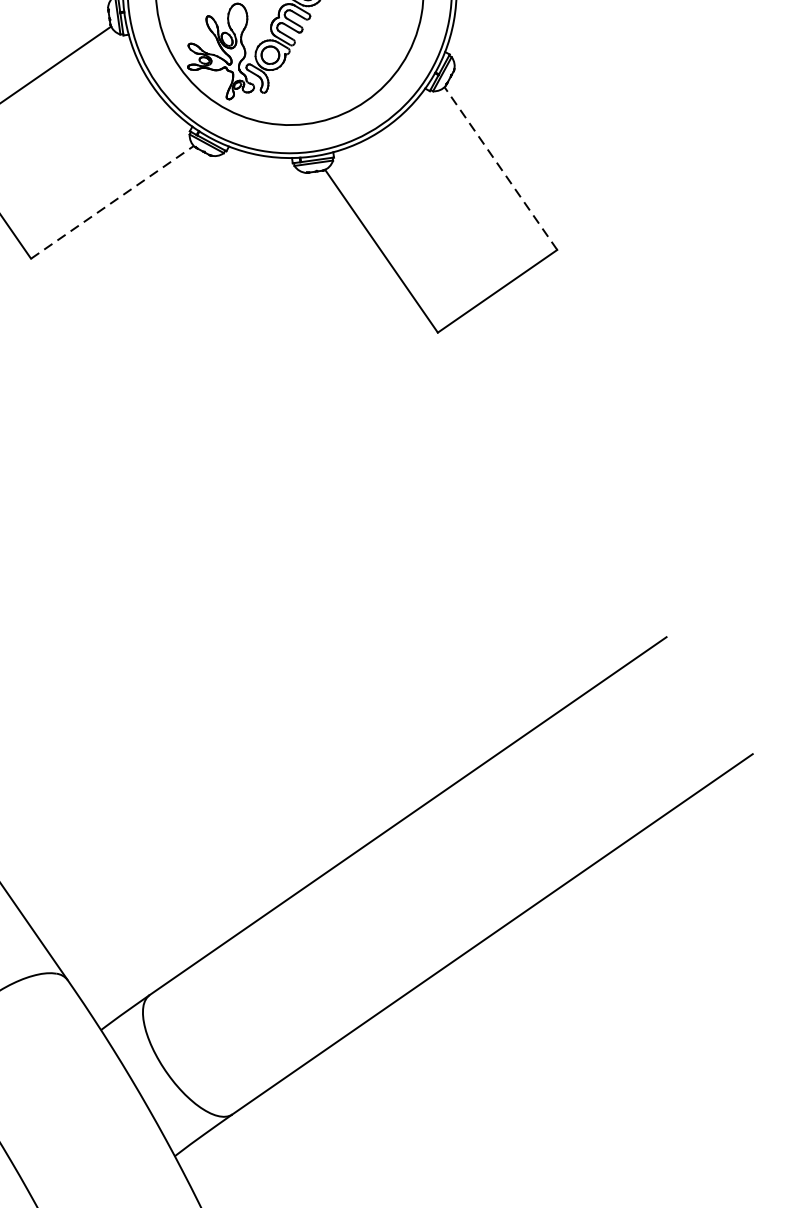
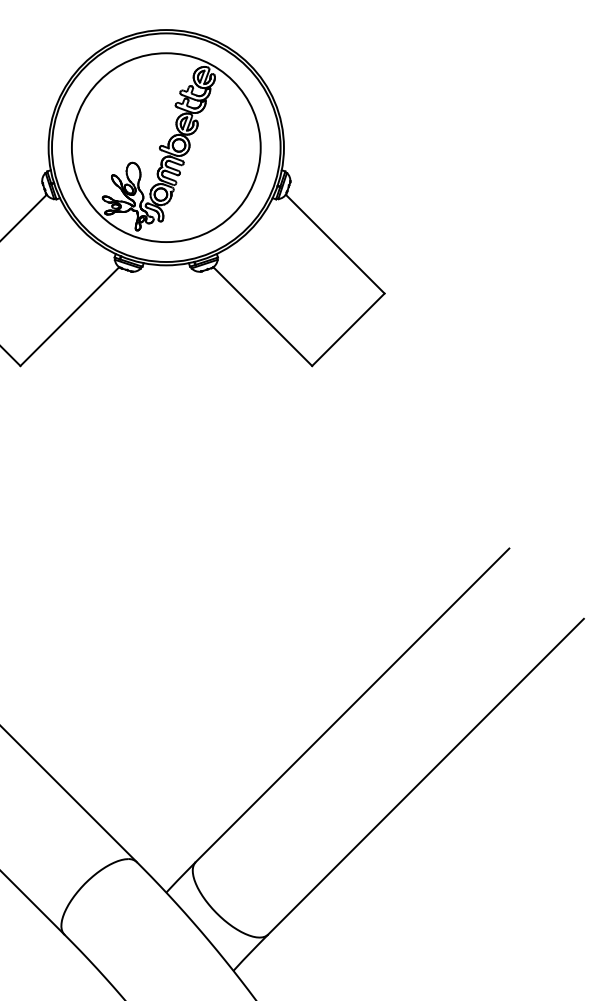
line: (501, 169) -> (335, 244), dashed -> solid
line: (112, 202) -> (69, 316), dashed -> solid

